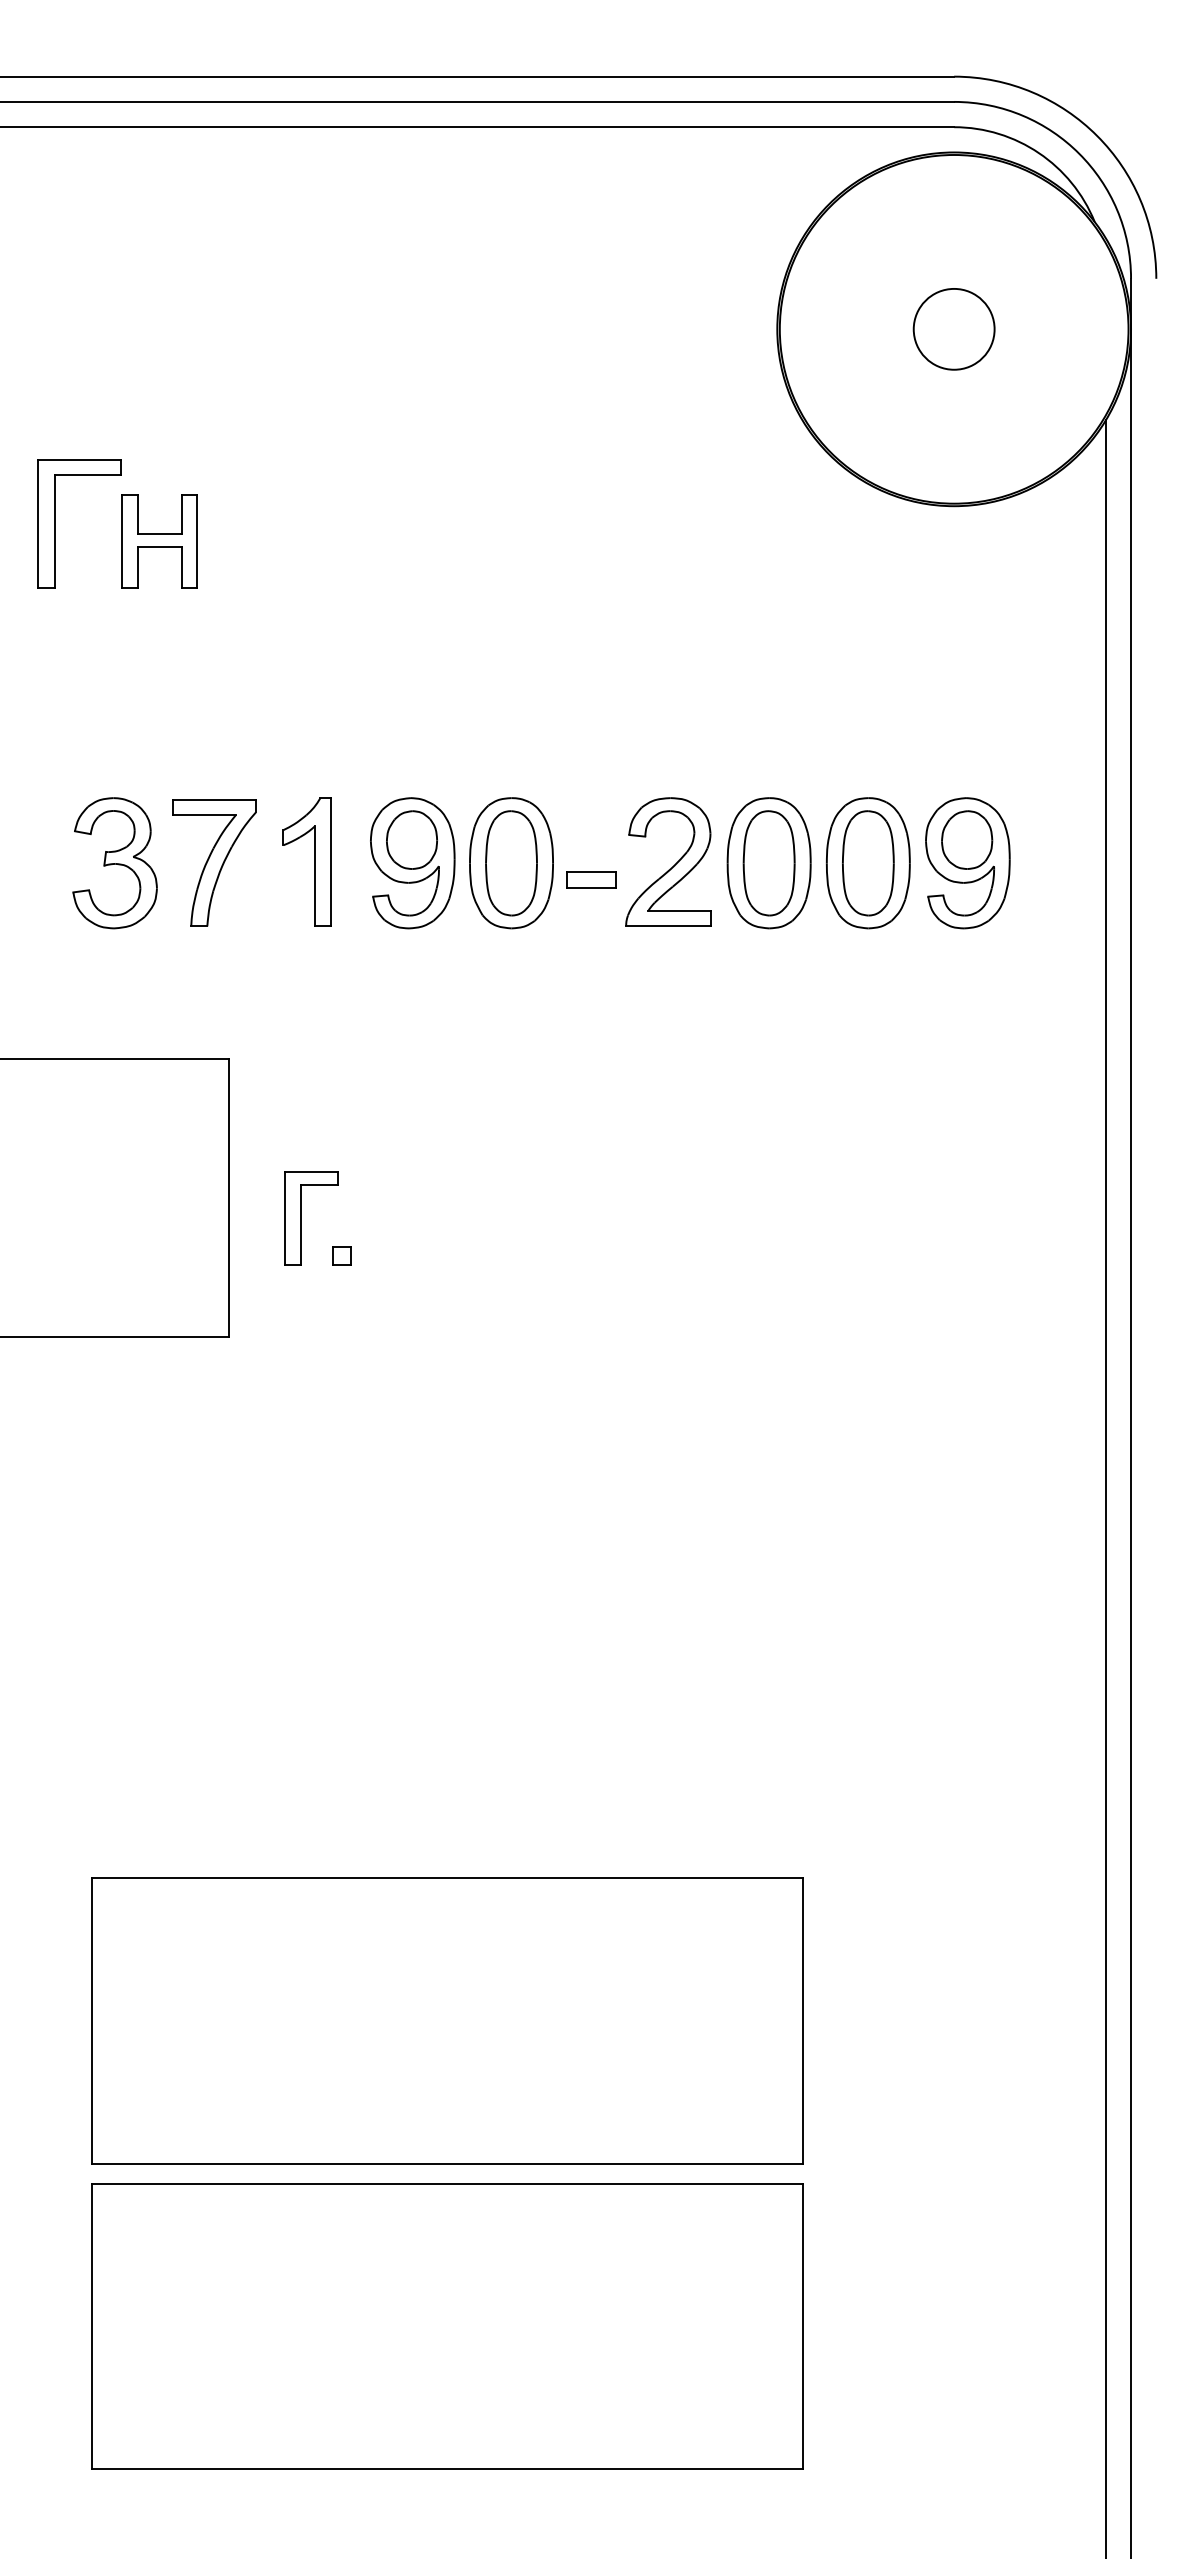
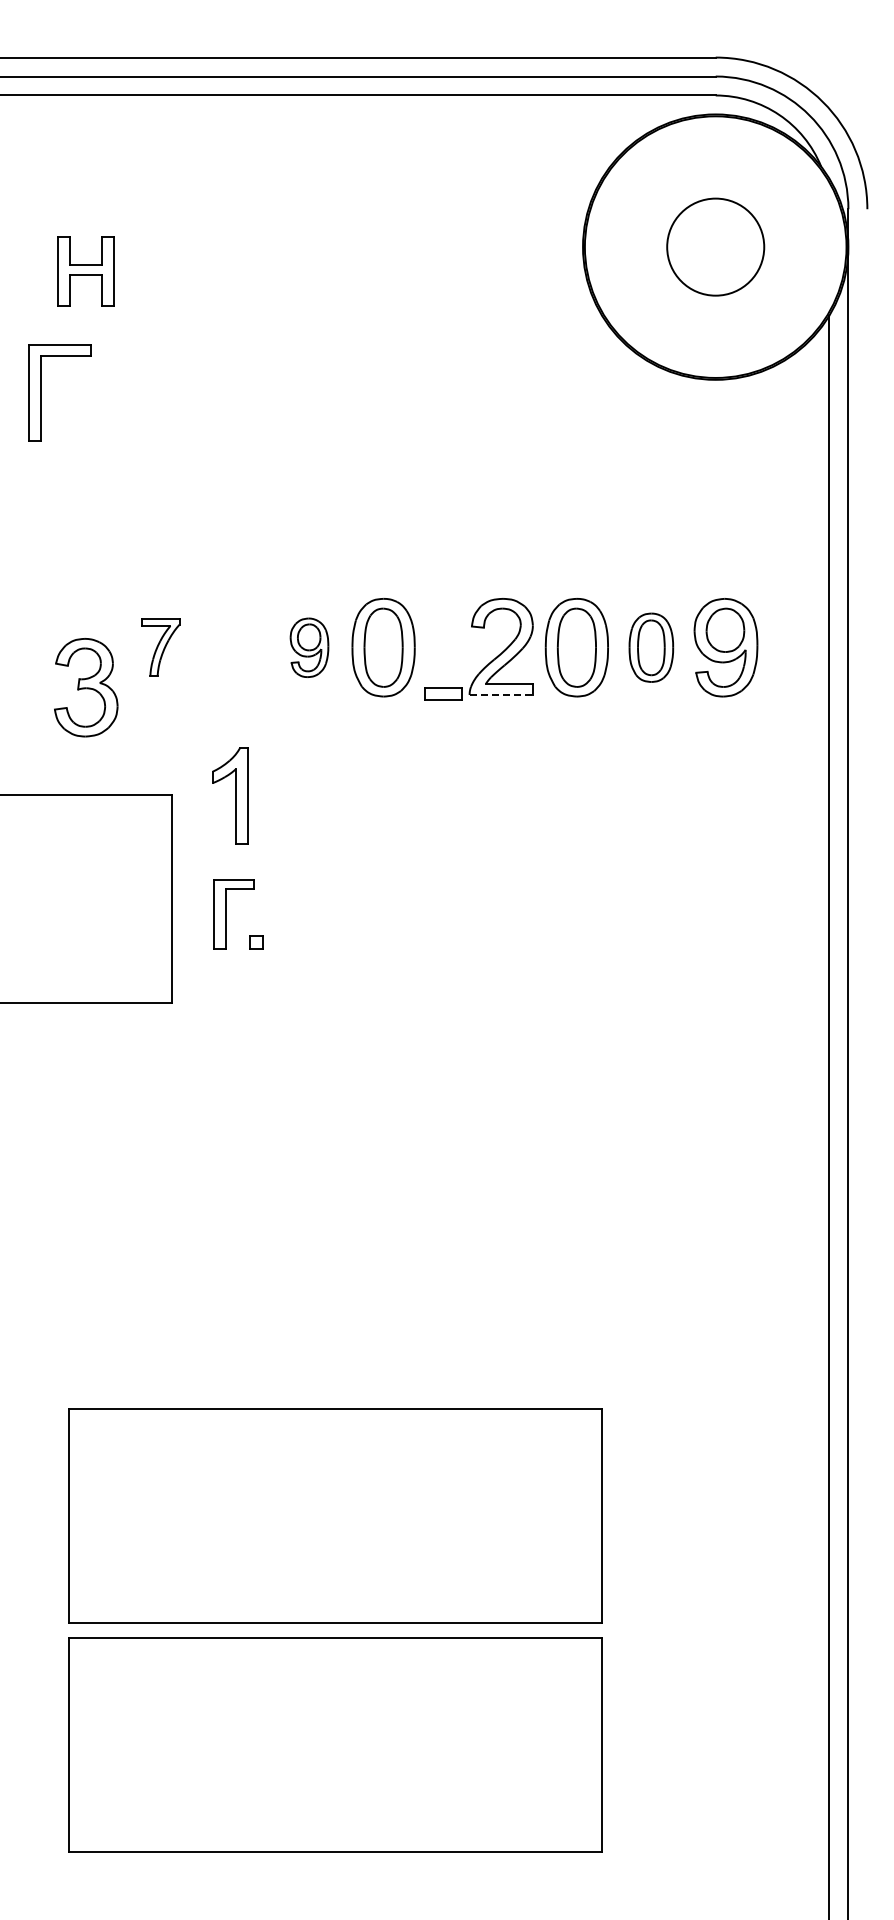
circle: (953, 328) -> (715, 246), size x1.6
part: (159, 541) -> (85, 271), moved
part: (307, 861) -> (230, 795), moved
part: (115, 862) -> (86, 687), moved
part: (214, 862) -> (160, 647), size x0.6
part: (412, 862) -> (309, 647), size x0.6
part: (868, 862) -> (651, 647), size x0.7
part: (591, 878) -> (443, 693), moved
line: (668, 926) -> (501, 695), solid -> dashed

